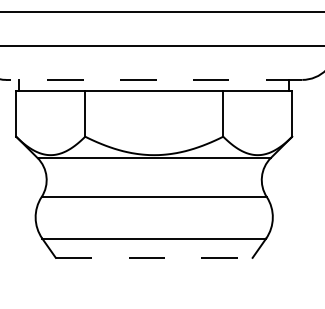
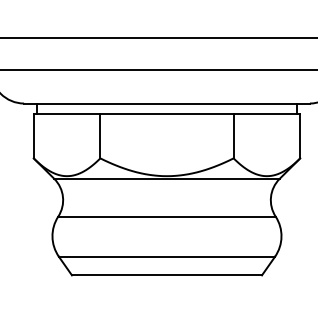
line: (154, 79) -> (167, 103), dashed -> solid
line: (154, 258) -> (167, 275), dashed -> solid

